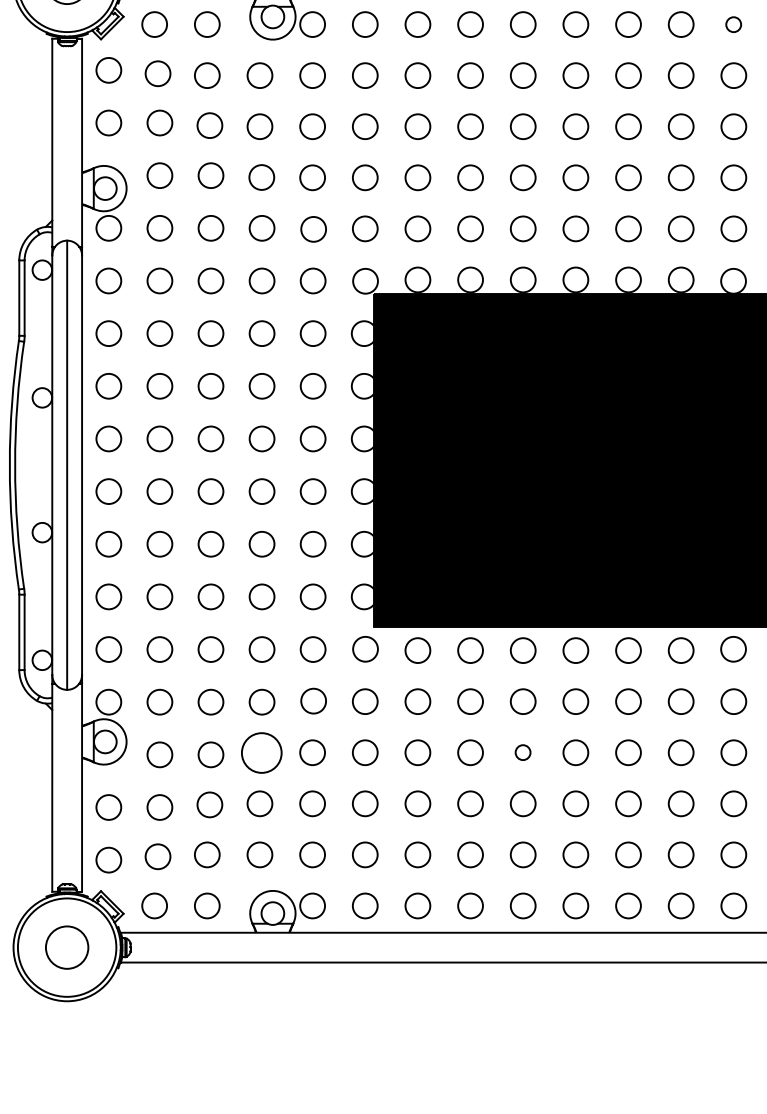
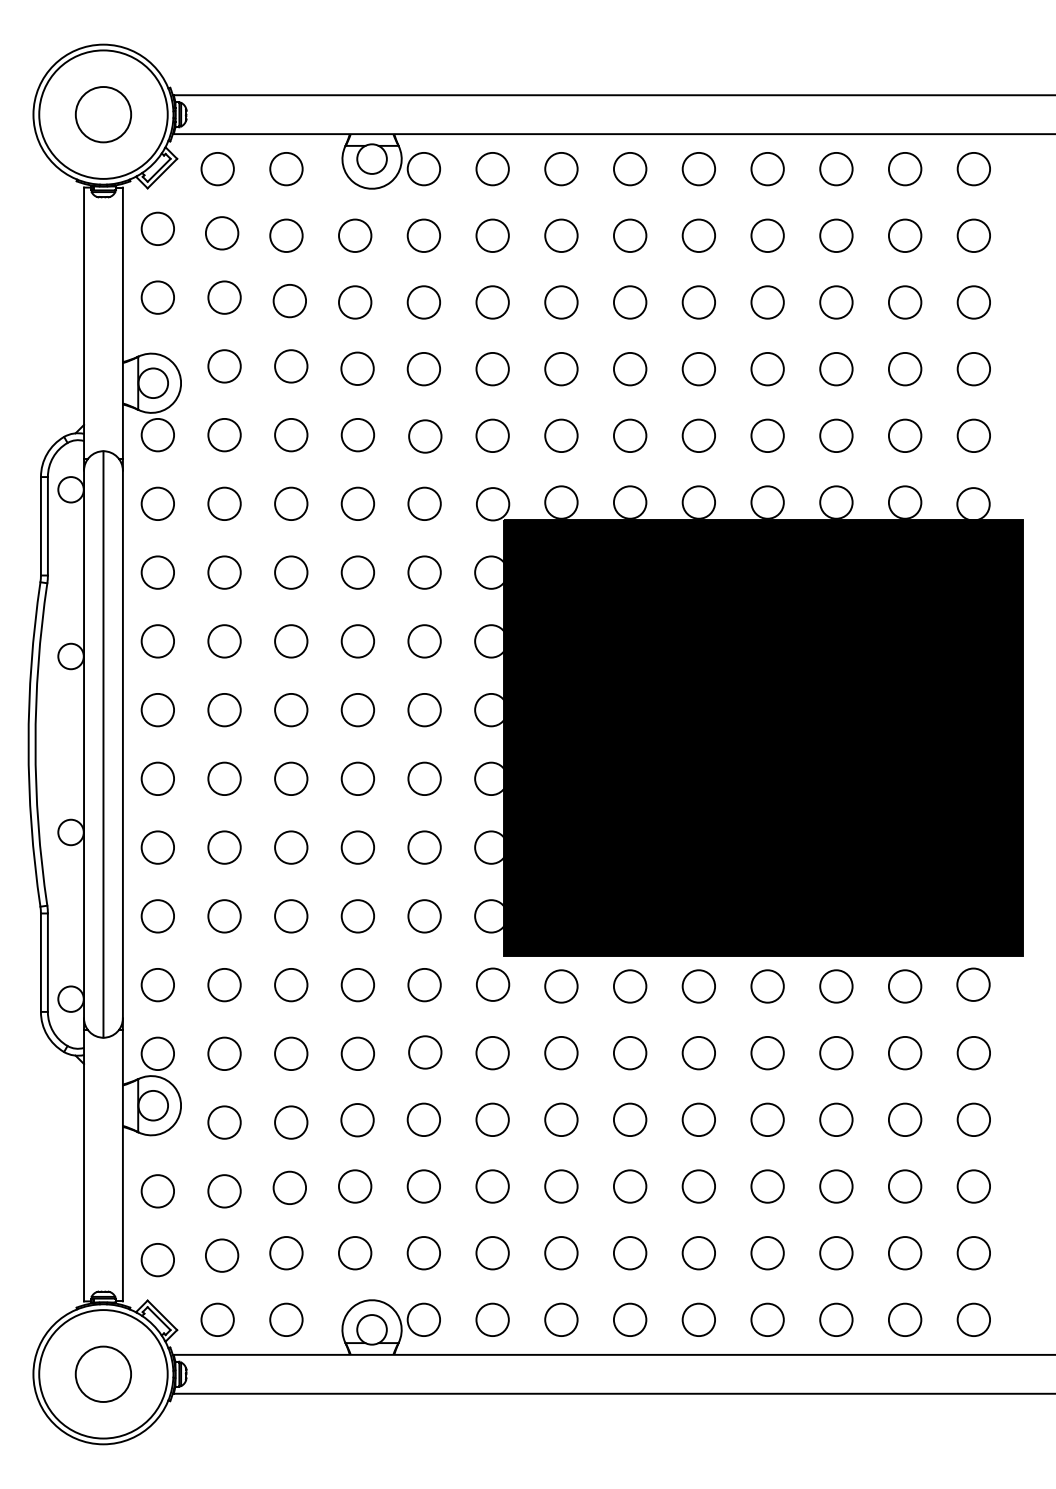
circle: (733, 24) -> (973, 169), size x1.67
circle: (522, 752) -> (698, 1119), size x1.67
circle: (261, 753) -> (357, 1120), size x0.62

